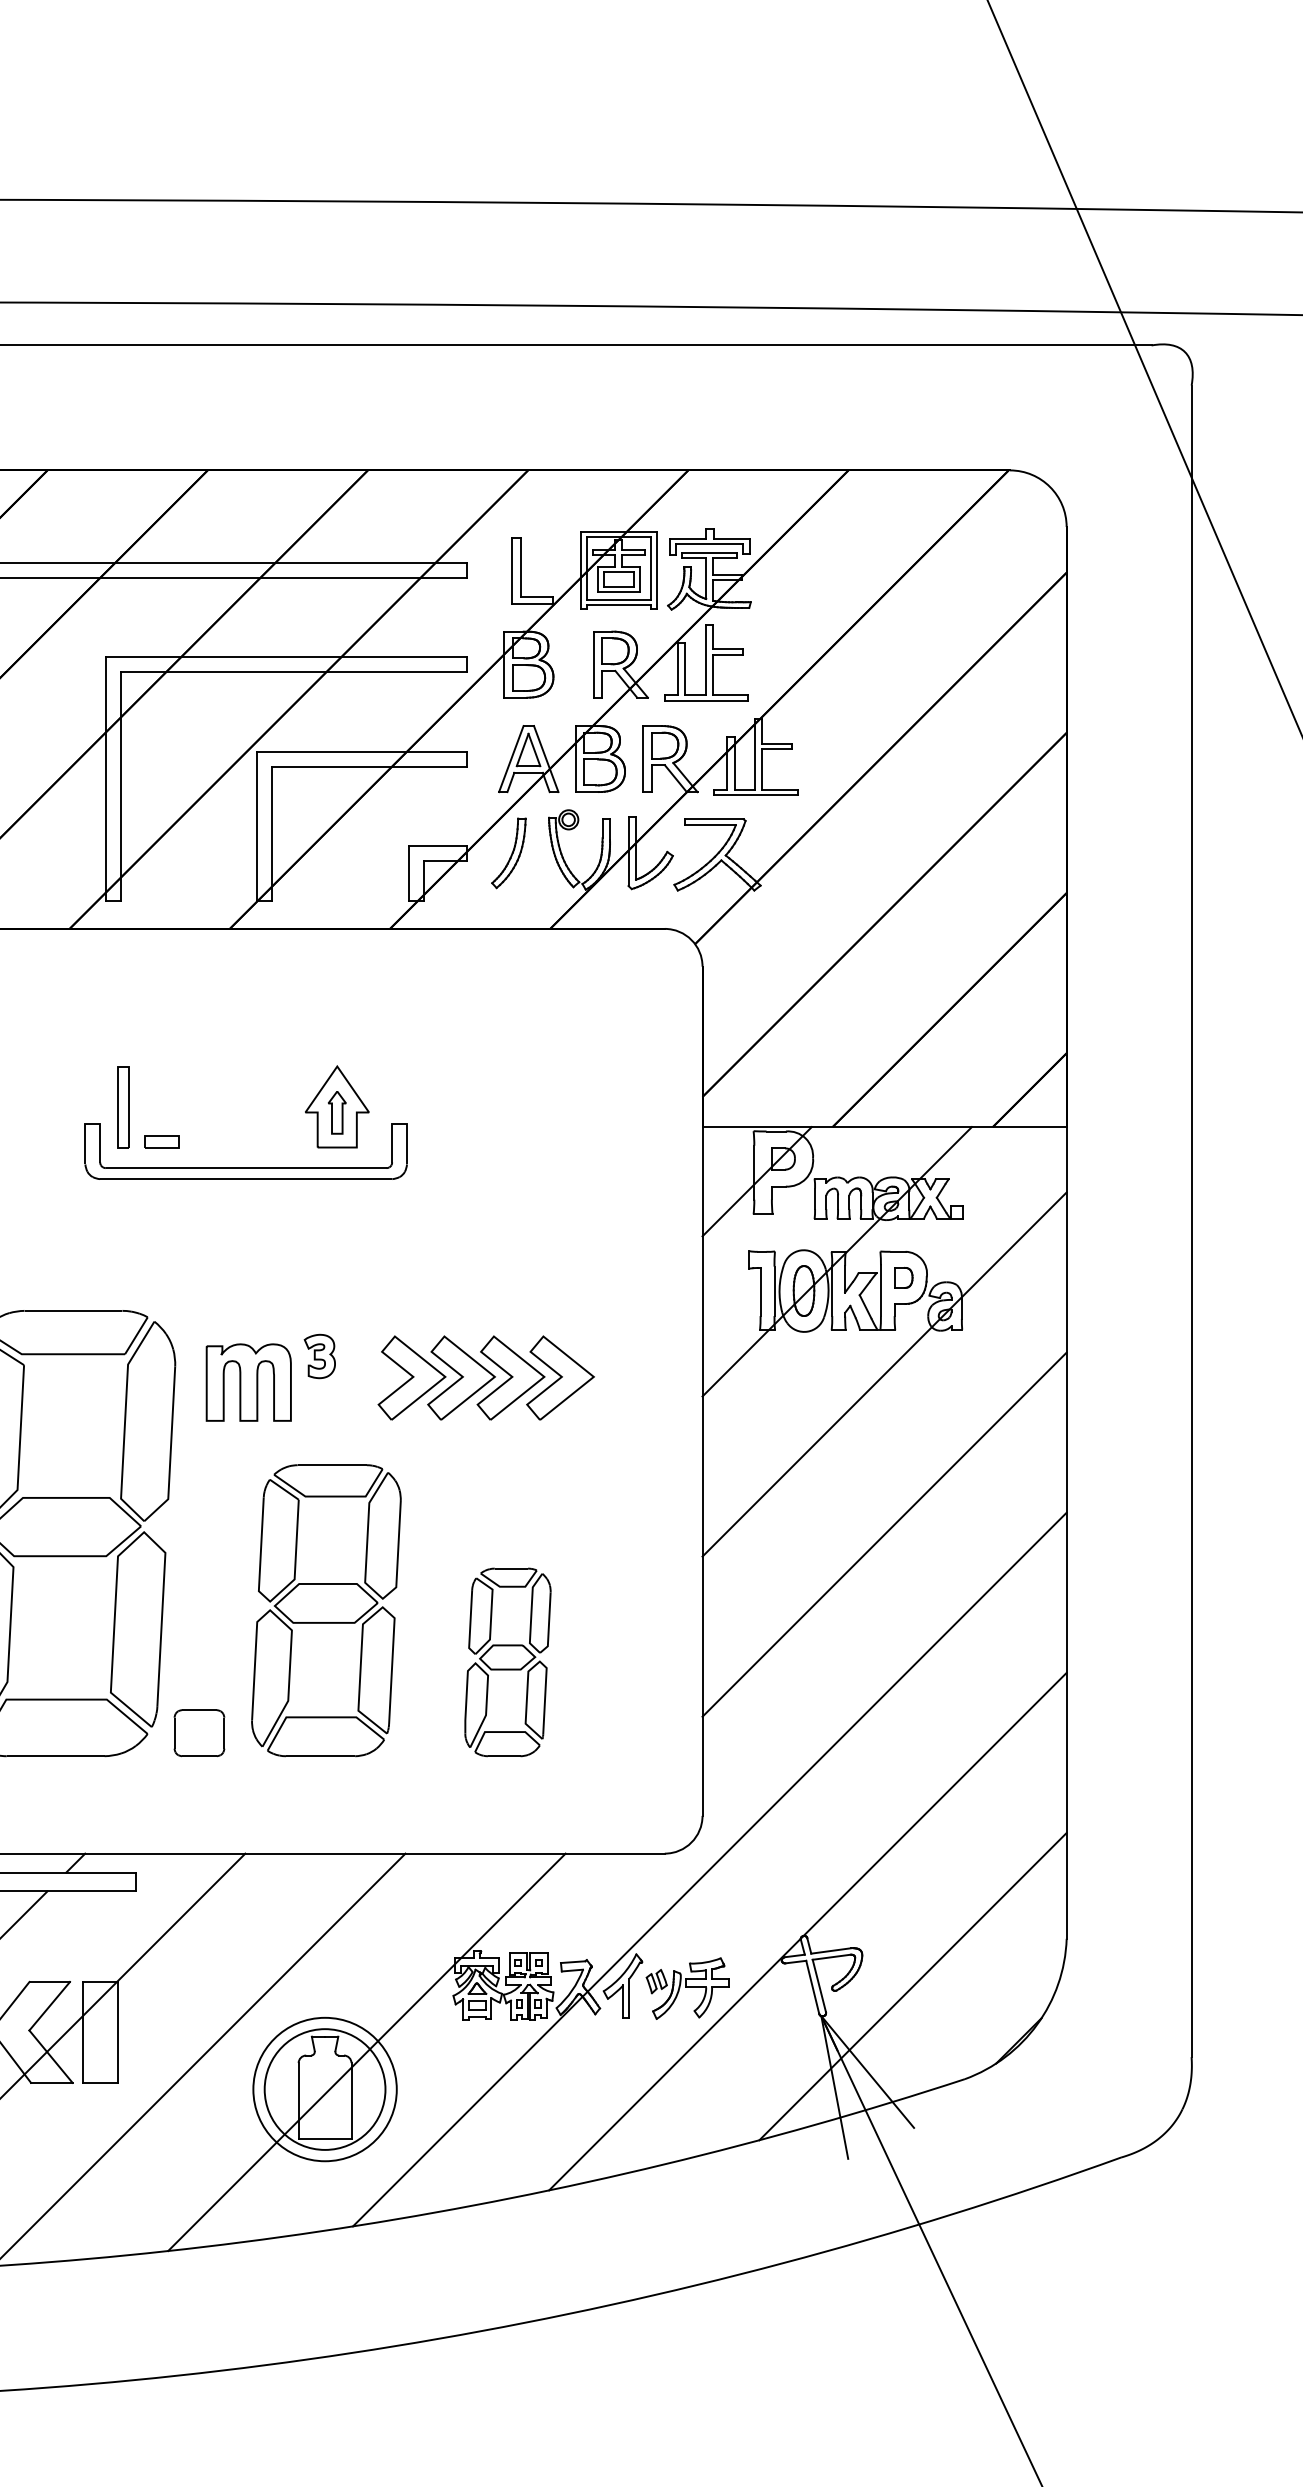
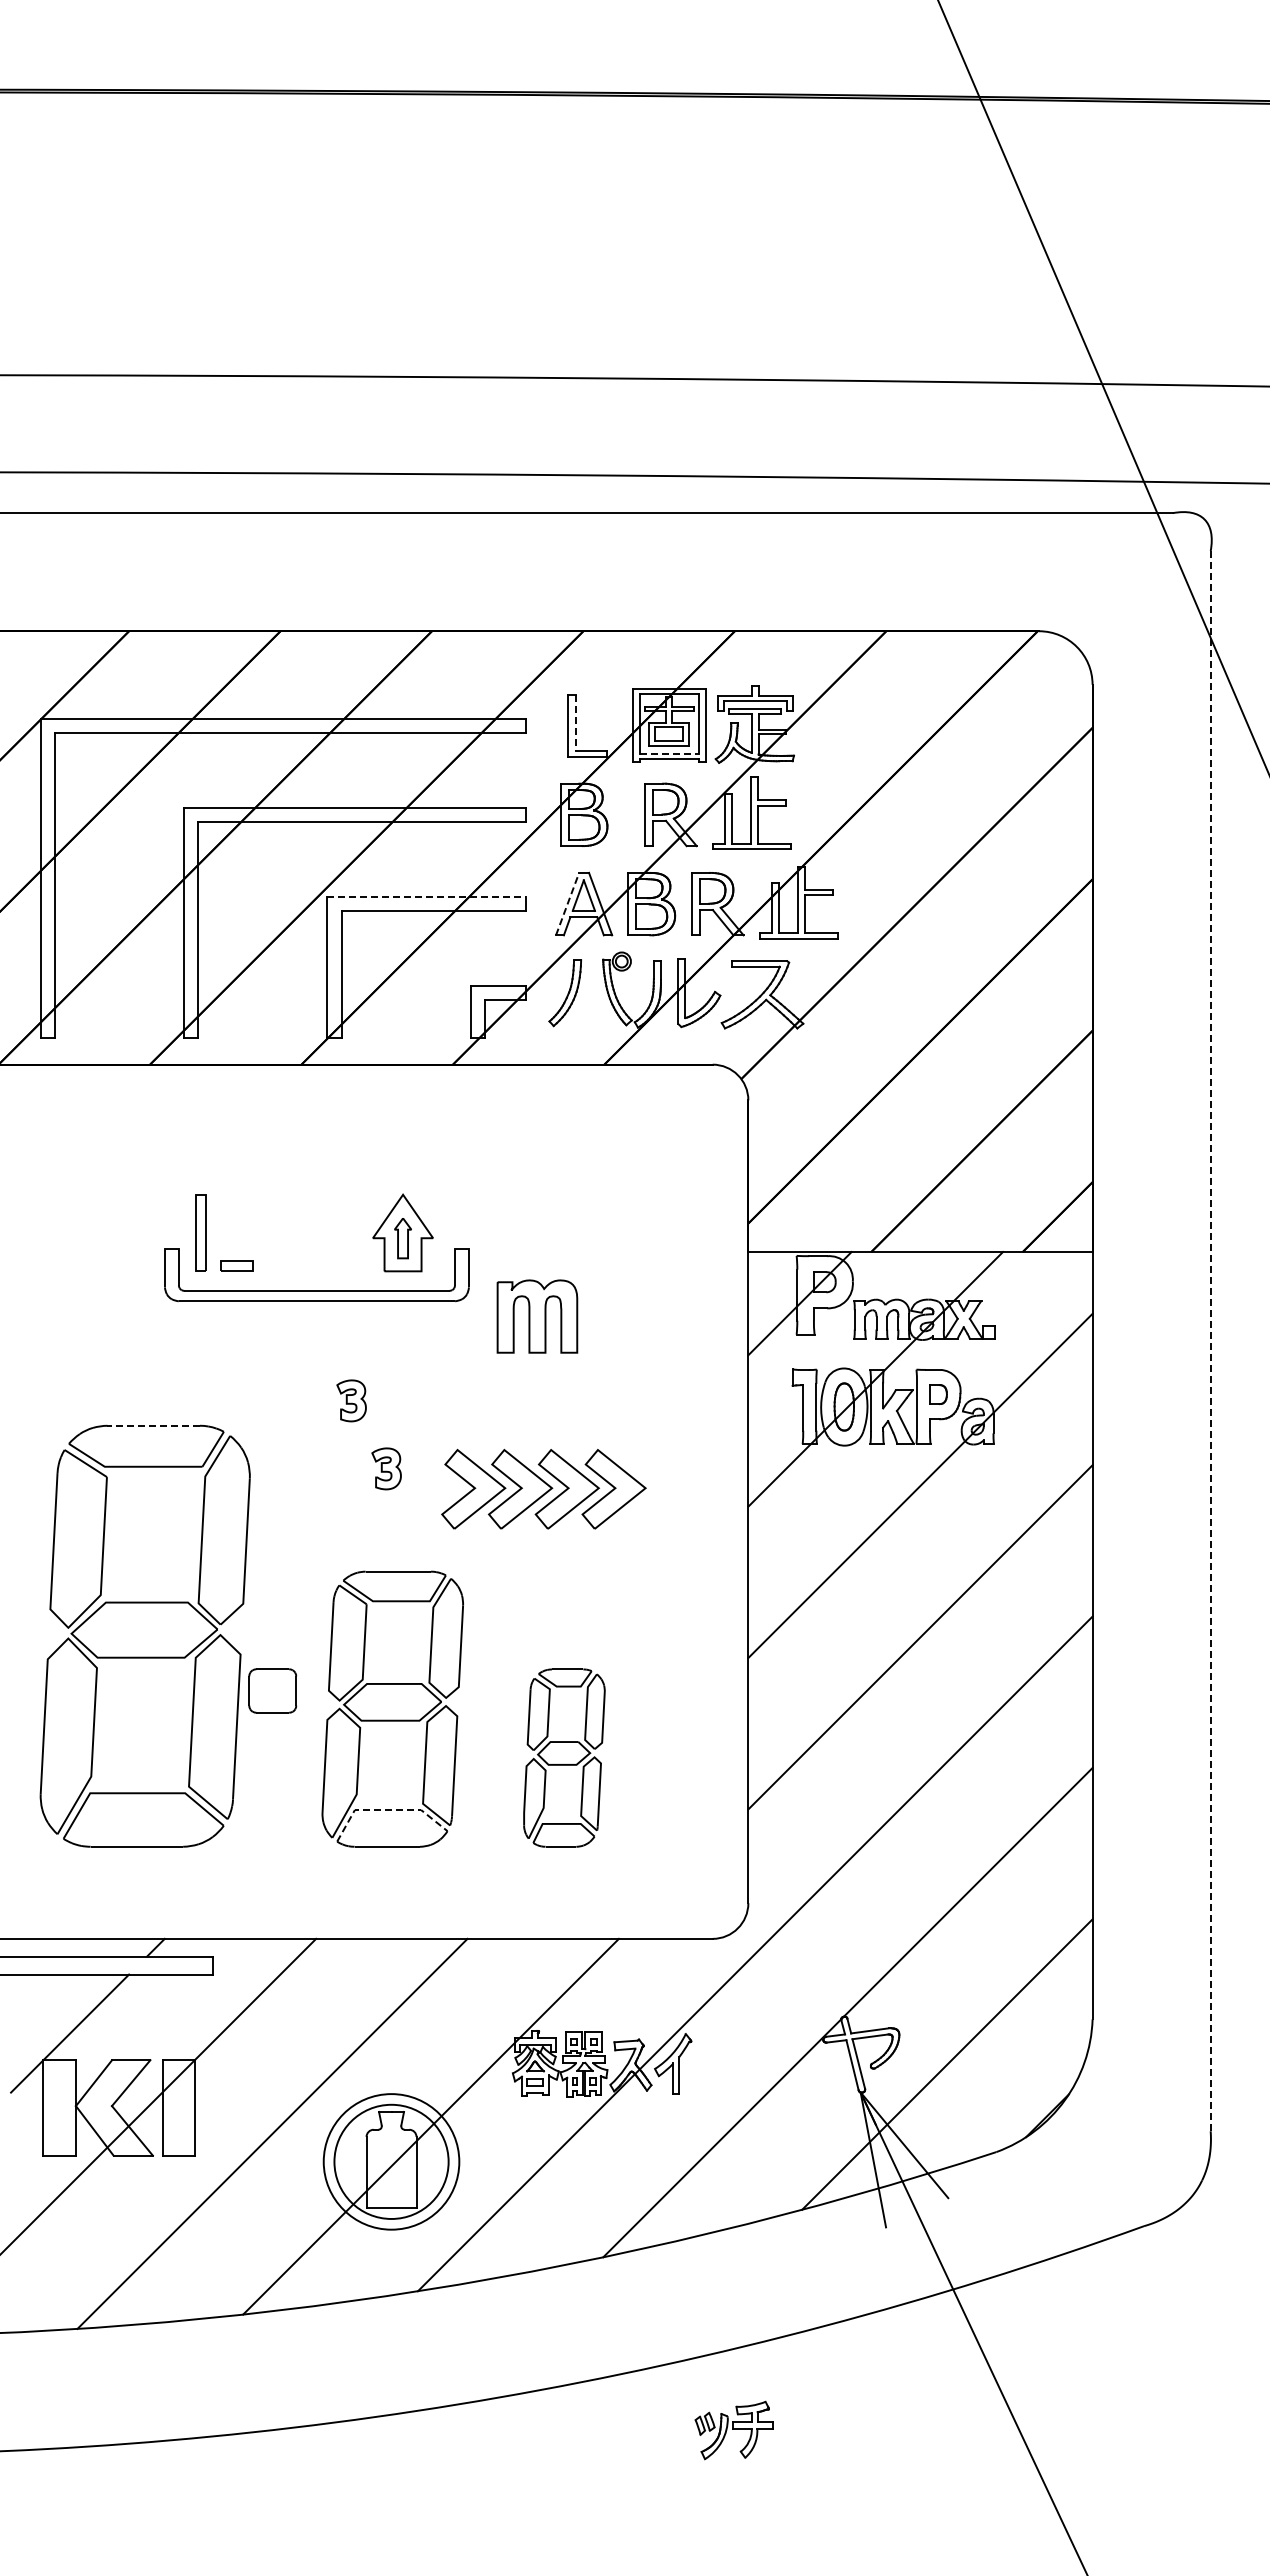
line: (520, 568) -> (576, 723), solid -> dashed
line: (619, 600) -> (669, 754), solid -> dashed
line: (363, 751) -> (427, 896), solid -> dashed
line: (511, 758) -> (567, 903), solid -> dashed
line: (1191, 1220) -> (1210, 1340), solid -> dashed
part: (282, 1284) -> (351, 1400), added
line: (73, 1310) -> (153, 1425), solid -> dashed
part: (248, 1382) -> (537, 1316), moved
line: (319, 1717) -> (386, 1810), solid -> dashed
part: (199, 1732) -> (272, 1690), moved
part: (686, 1988) -> (733, 2430), moved

